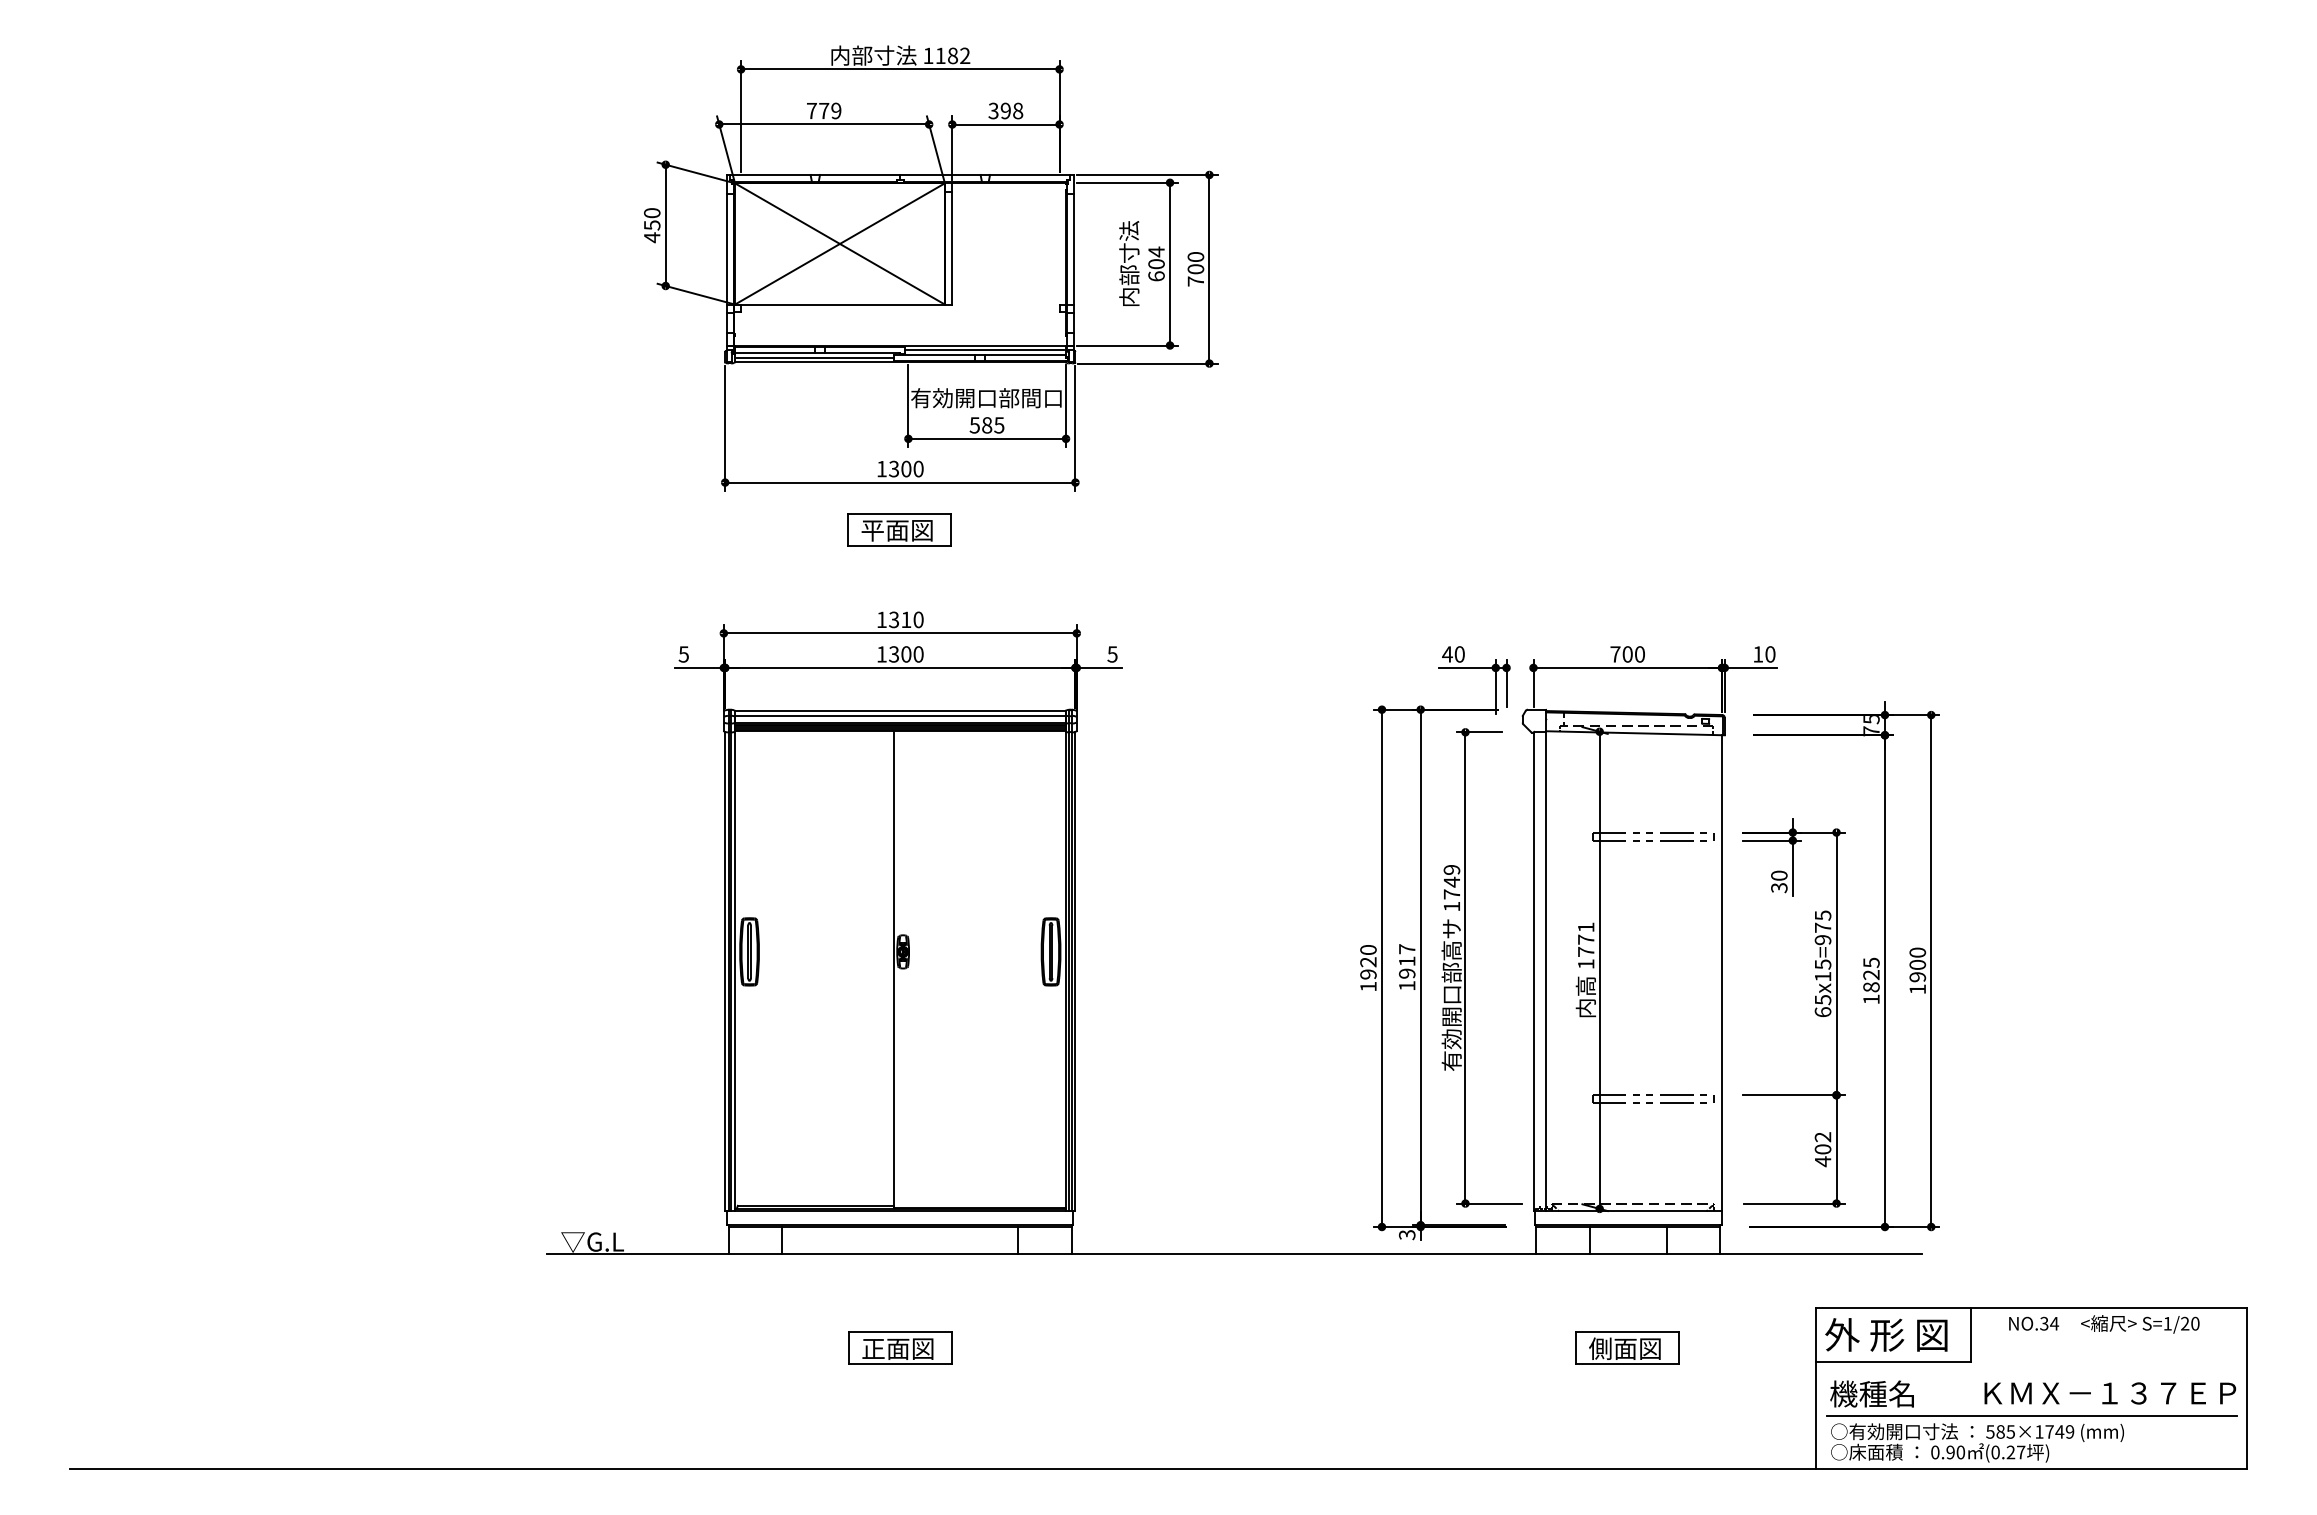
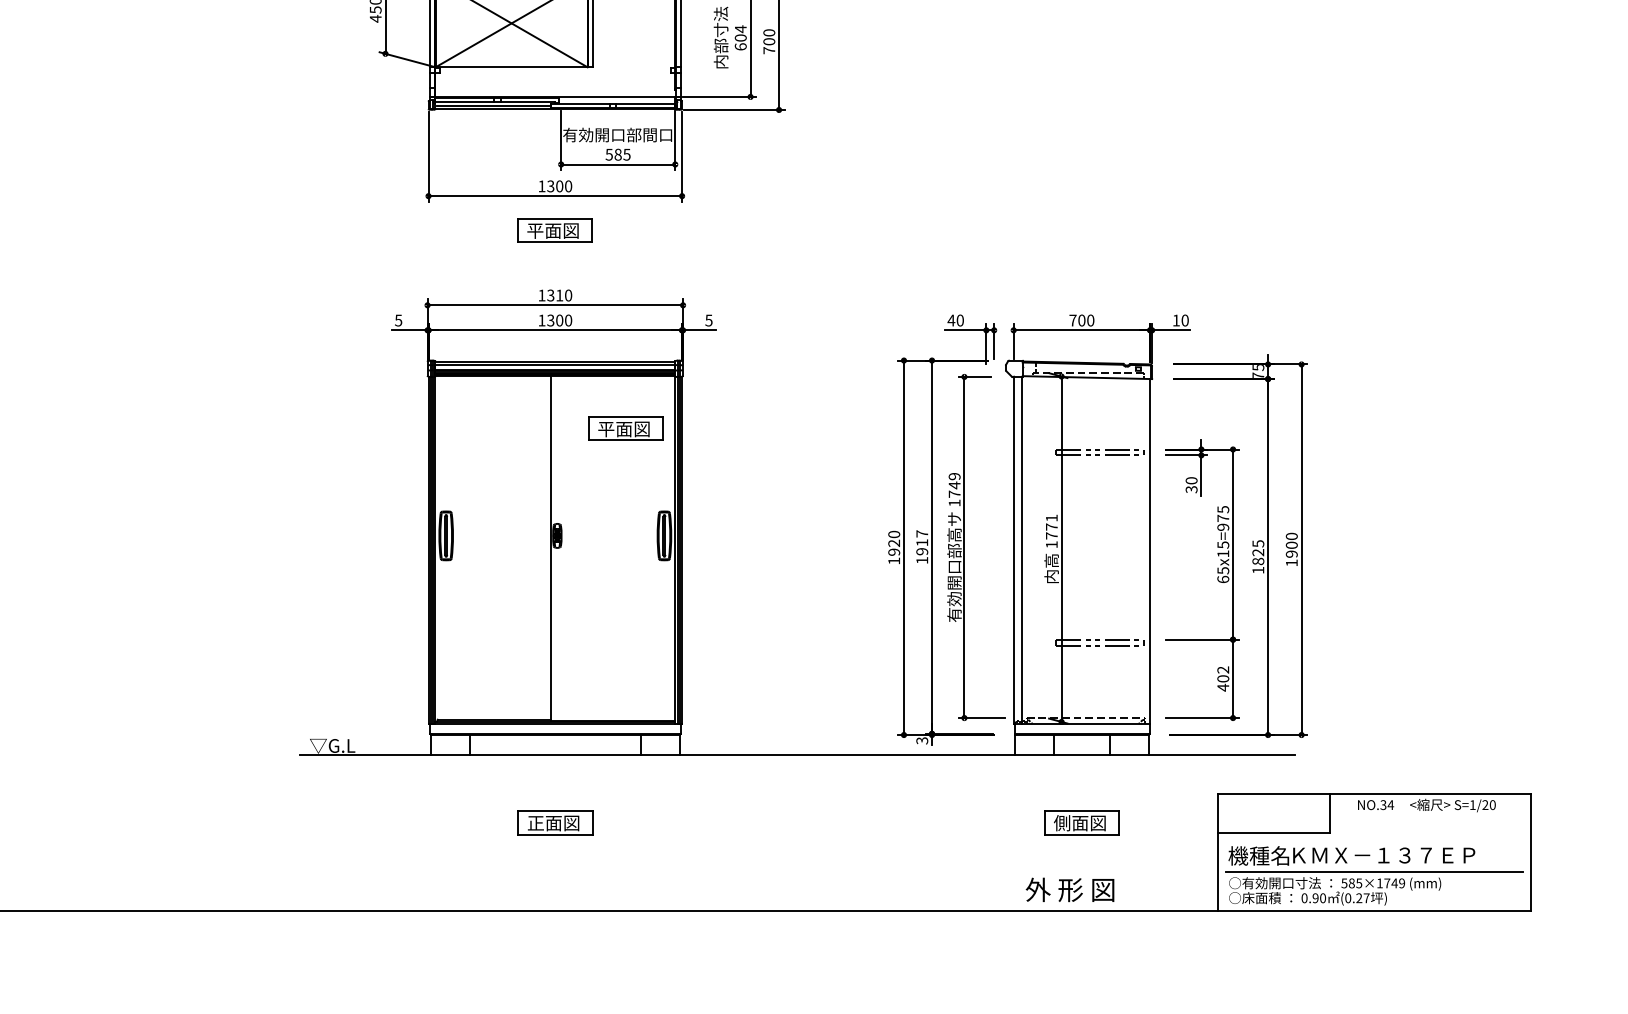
line: (984, 349) -> (616, 99), removed
part: (997, 803) -> (625, 428), added
text: (1886, 1334) -> (1070, 889), moved
text: (2110, 1393) -> (1384, 855), moved

